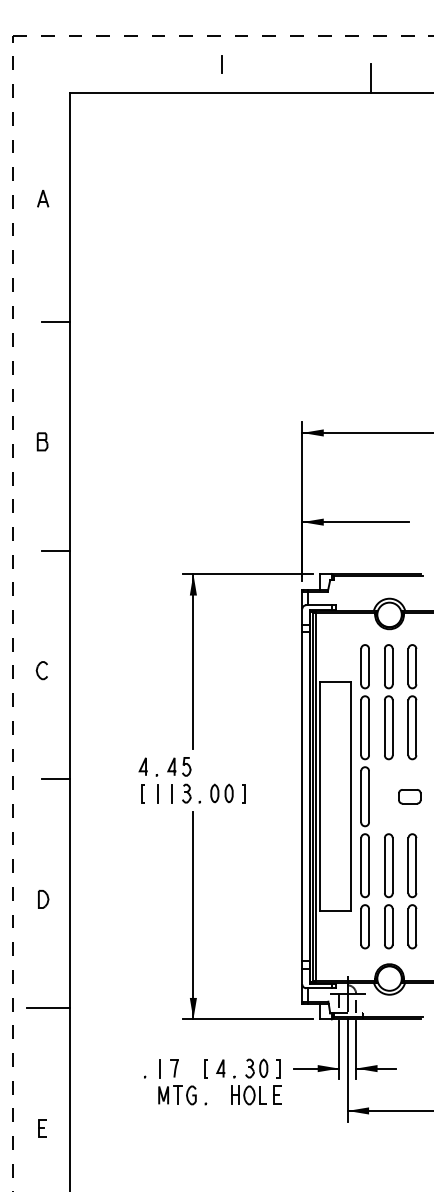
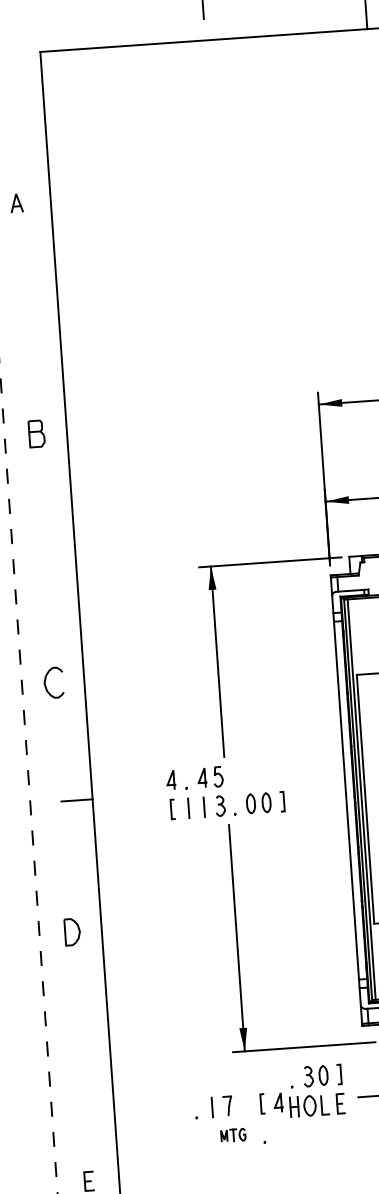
part: (43, 198) -> (17, 203), moved
line: (55, 321) -> (41, 301), removed
part: (42, 441) -> (36, 433), size x1.4
line: (55, 550) -> (59, 551), removed
part: (41, 670) -> (52, 683), size x1.6
part: (43, 899) -> (72, 932), size x1.4
line: (48, 1008) -> (86, 1050), removed
part: (256, 1081) -> (316, 1090), moved
part: (177, 1095) -> (233, 1135), size x0.6

